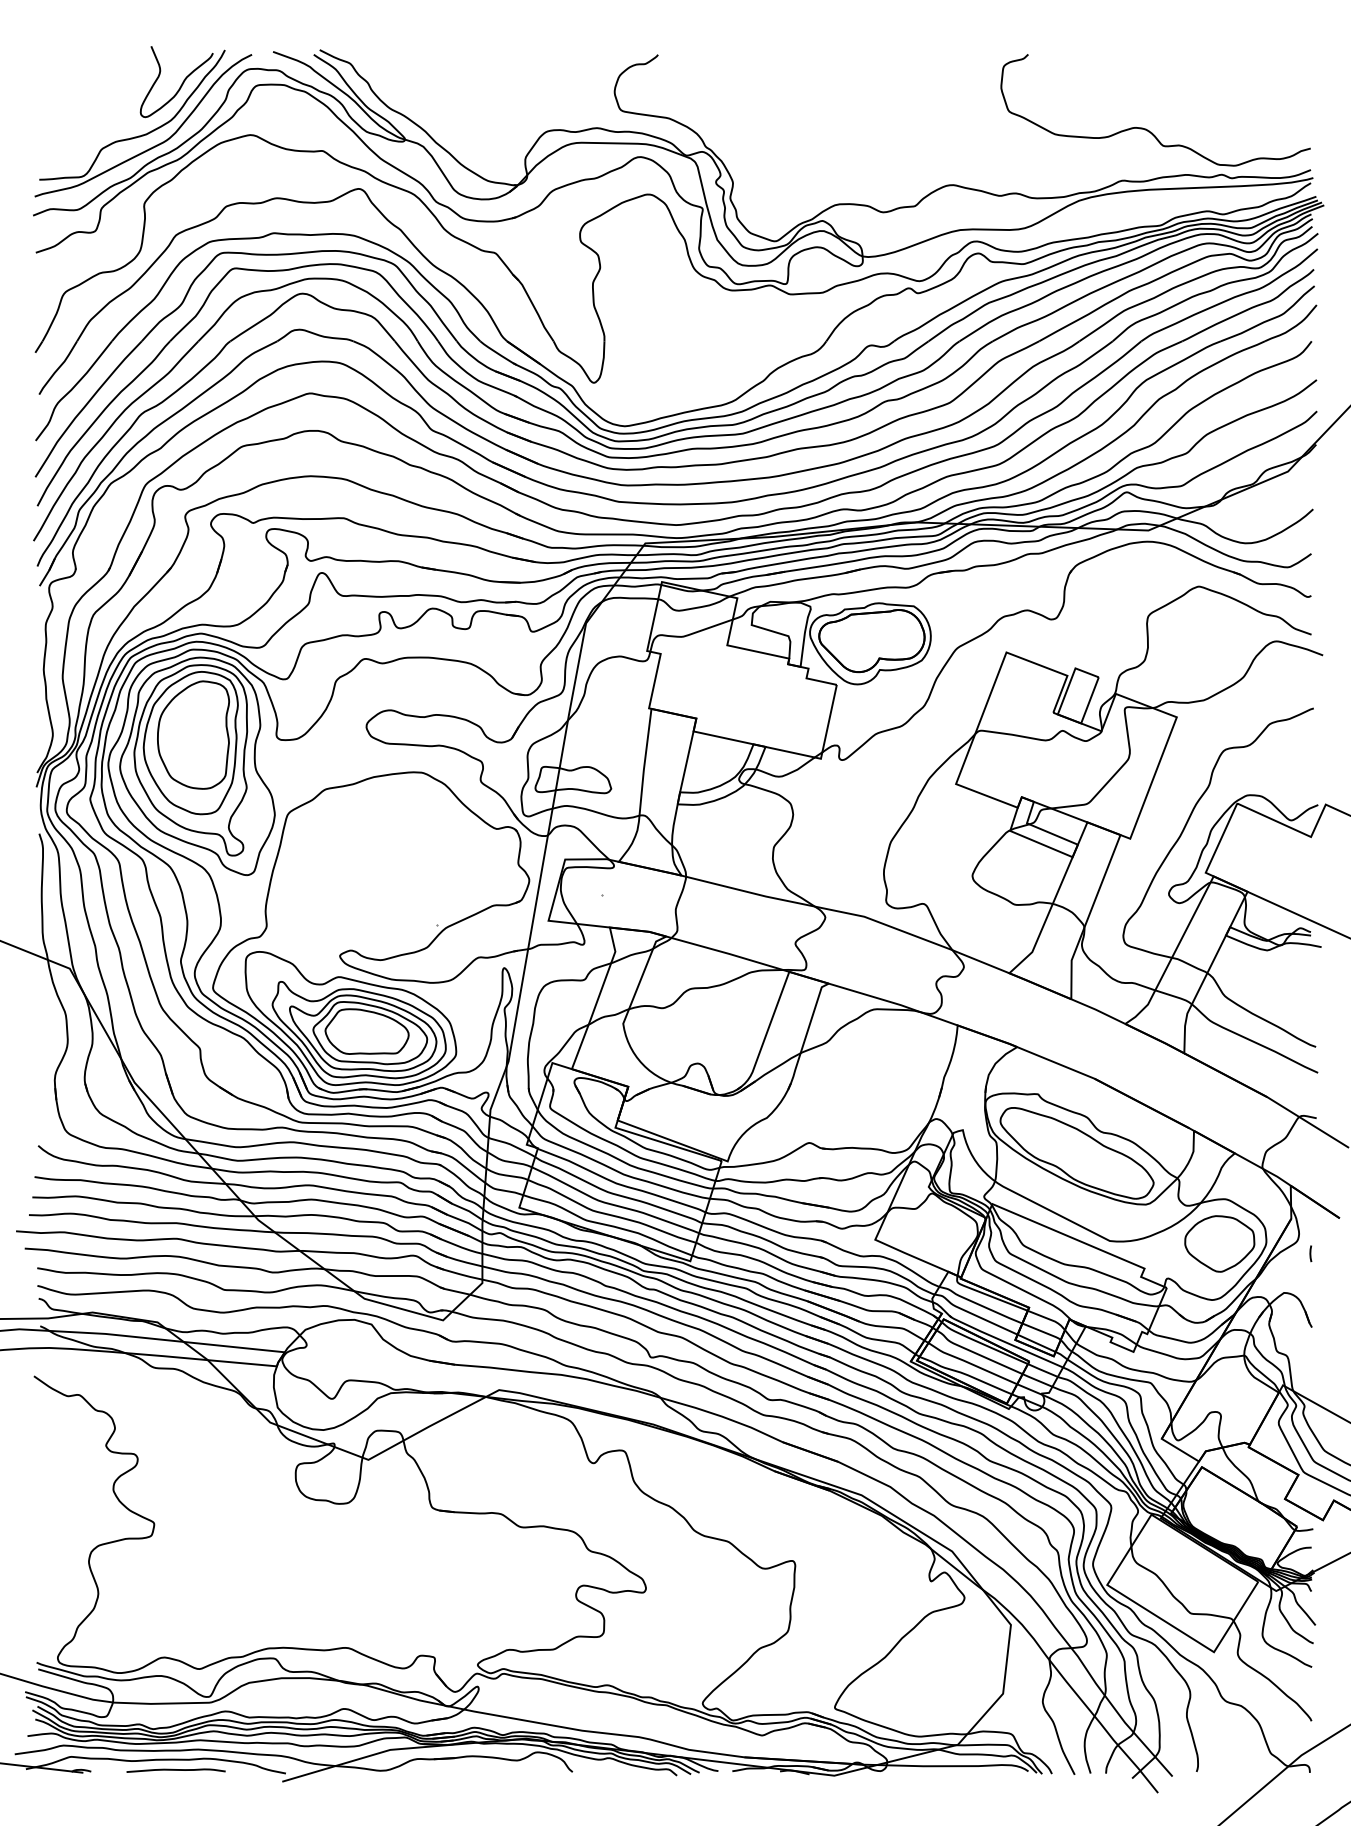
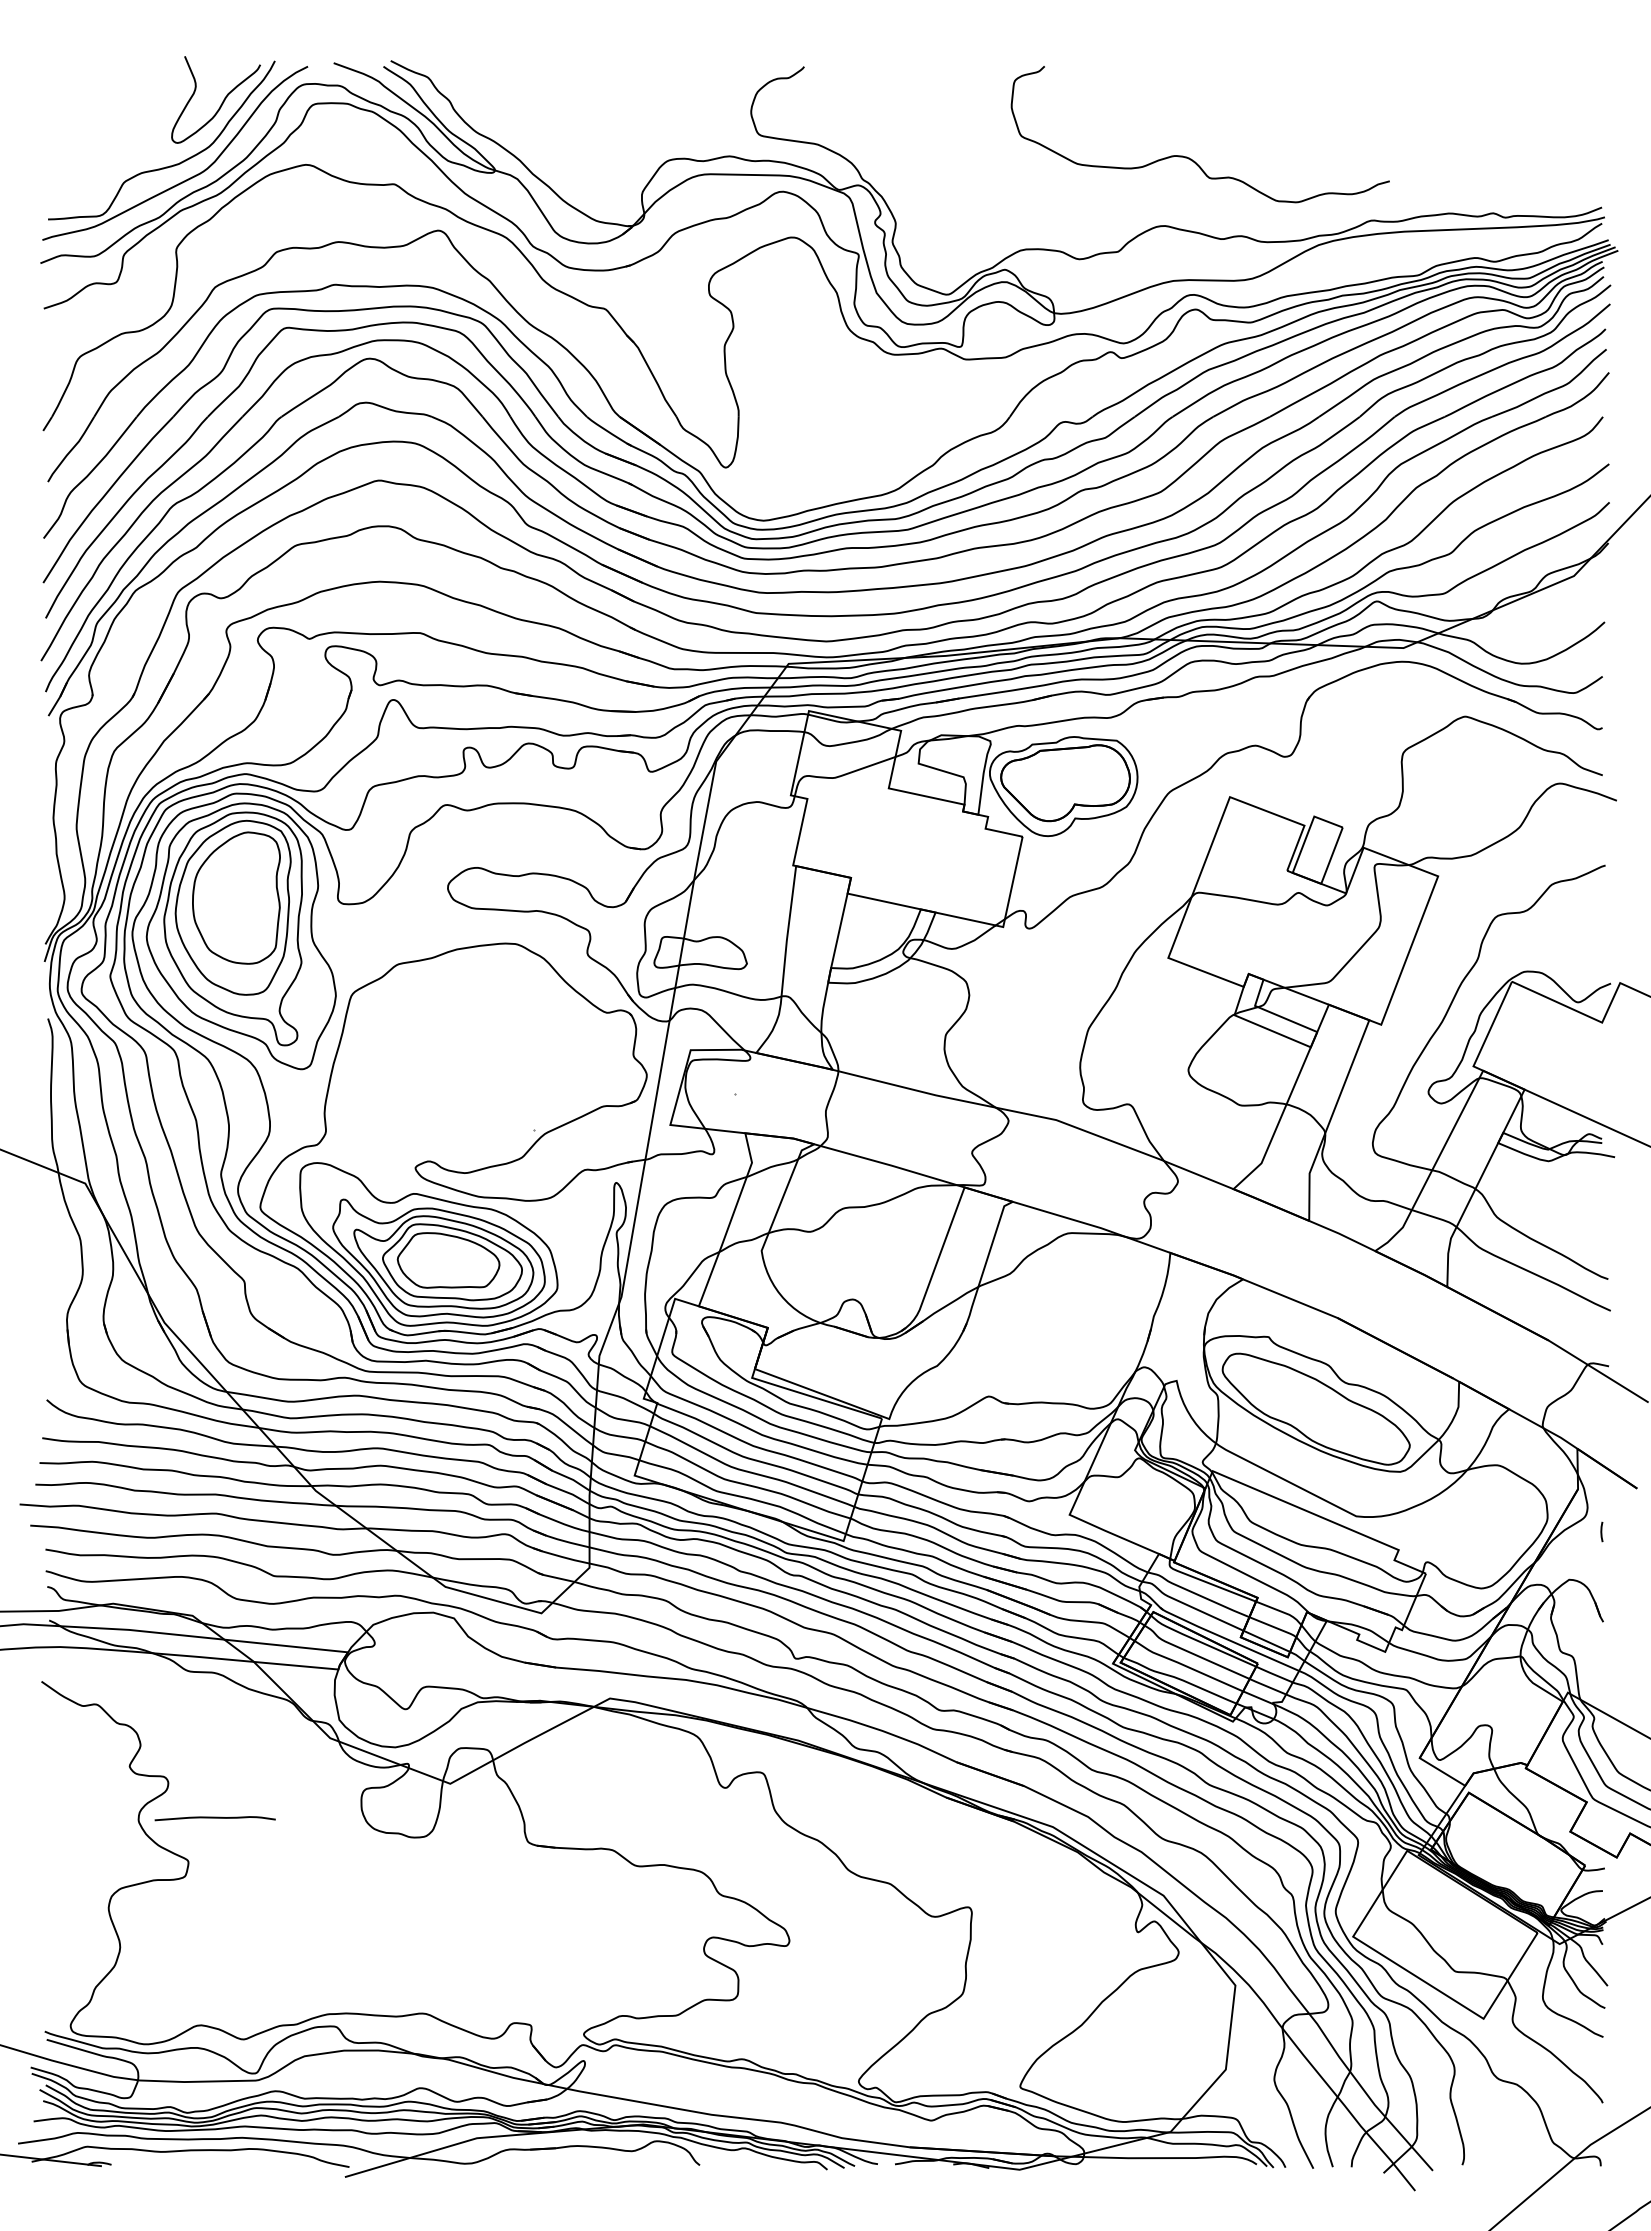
curve: (1145, 128) -> (1187, 156), moved
part: (1219, 1243) -> (1490, 1519), removed
curve: (175, 1770) -> (214, 1818), moved

